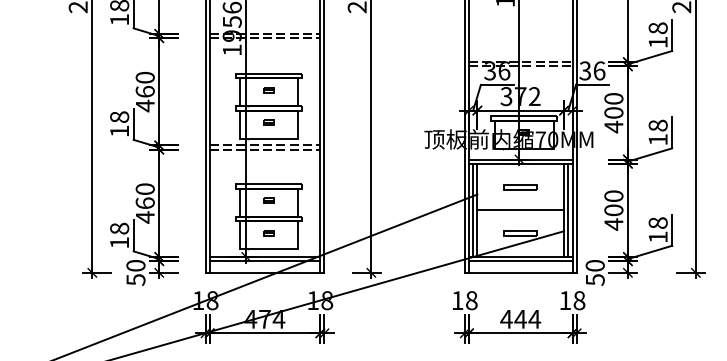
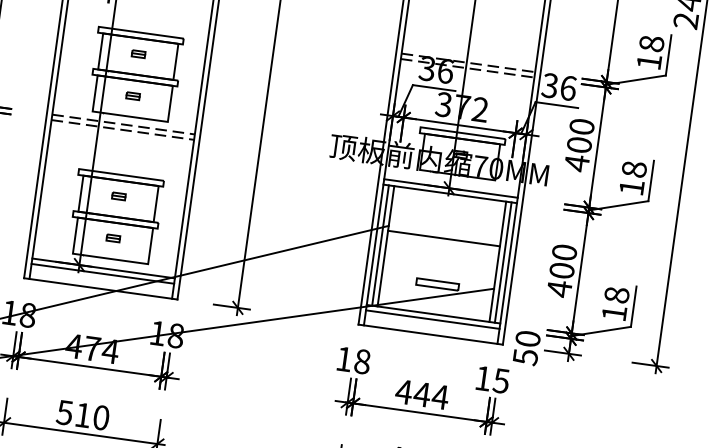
part: (520, 187) -> (445, 224), removed
line: (520, 210) -> (443, 238), moved
text: (579, 300) -> (501, 380), 18 -> 15

